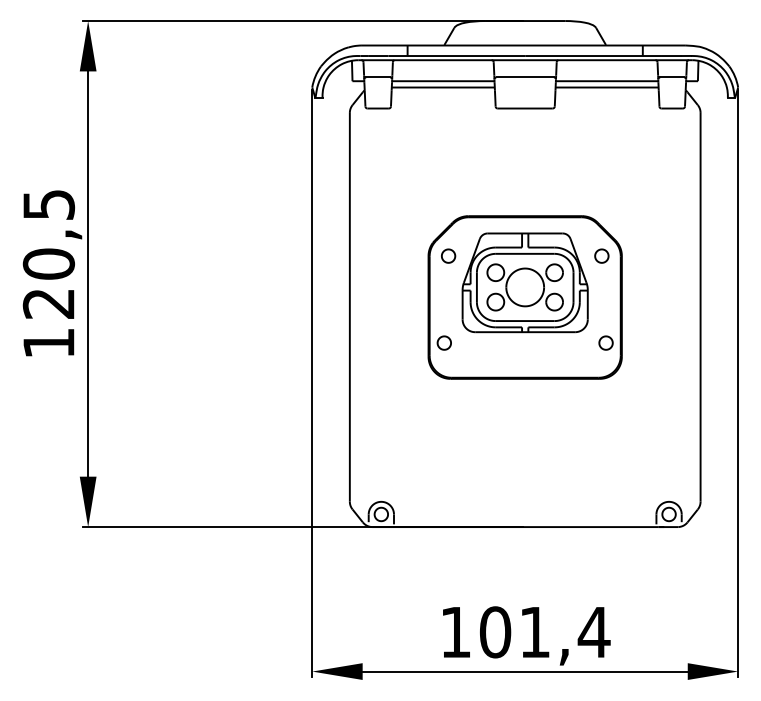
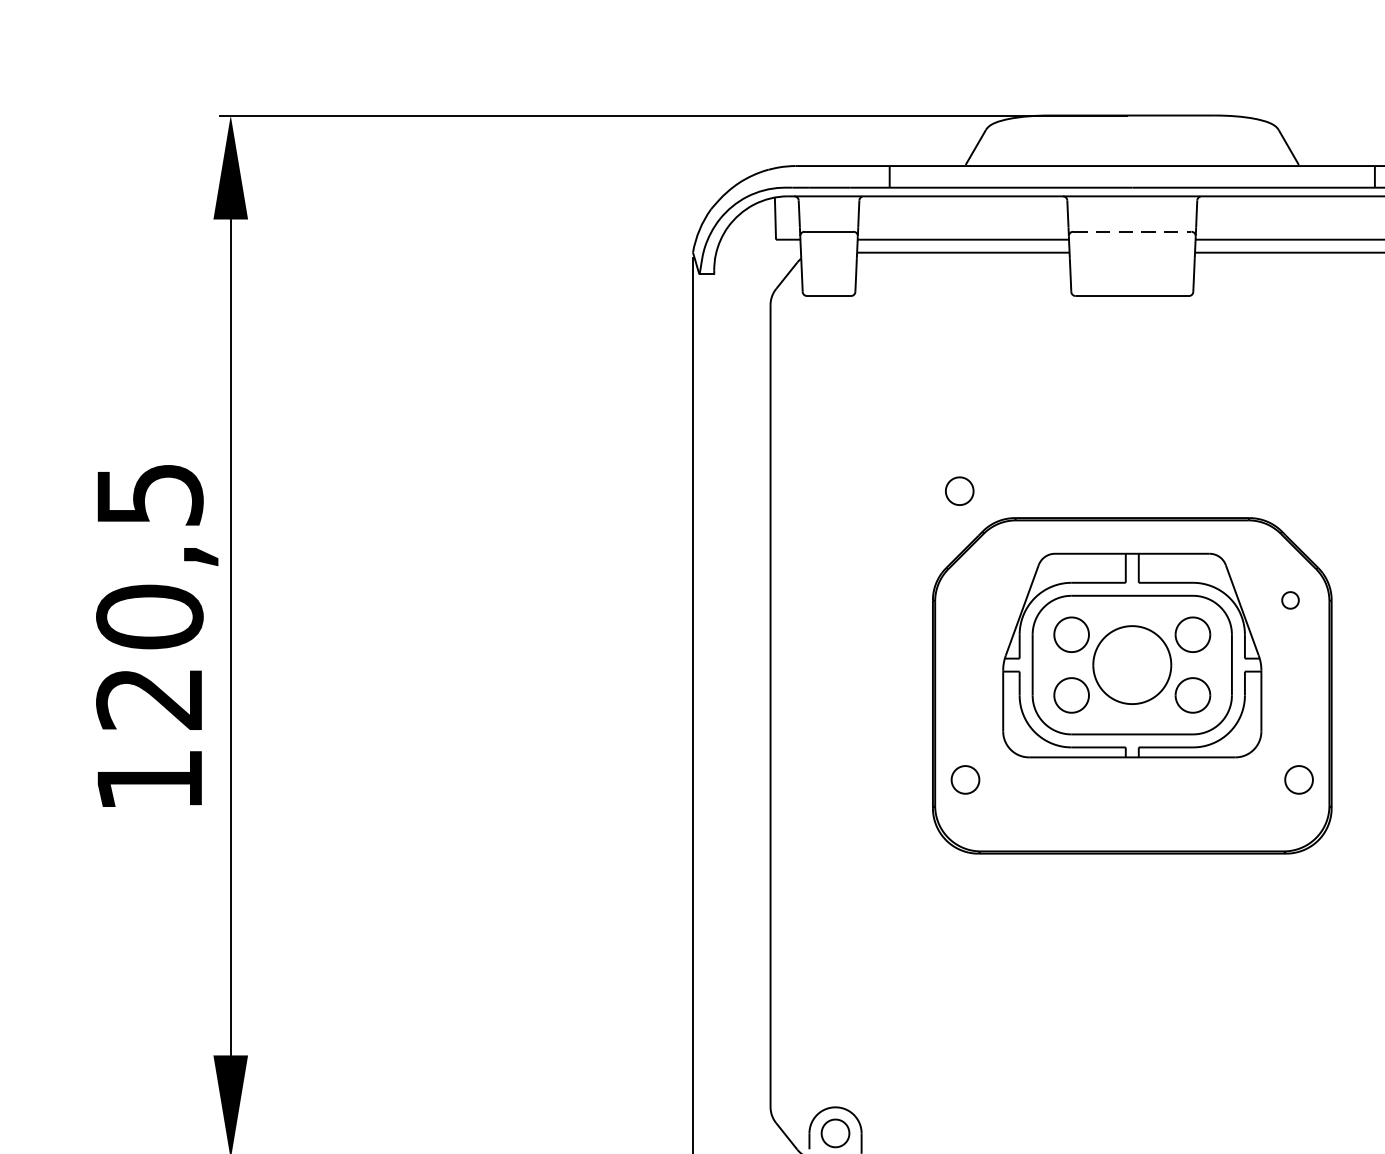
line: (525, 77) -> (1132, 232), solid -> dashed
part: (448, 255) -> (959, 489), moved
part: (601, 255) -> (1289, 599), size x0.6

